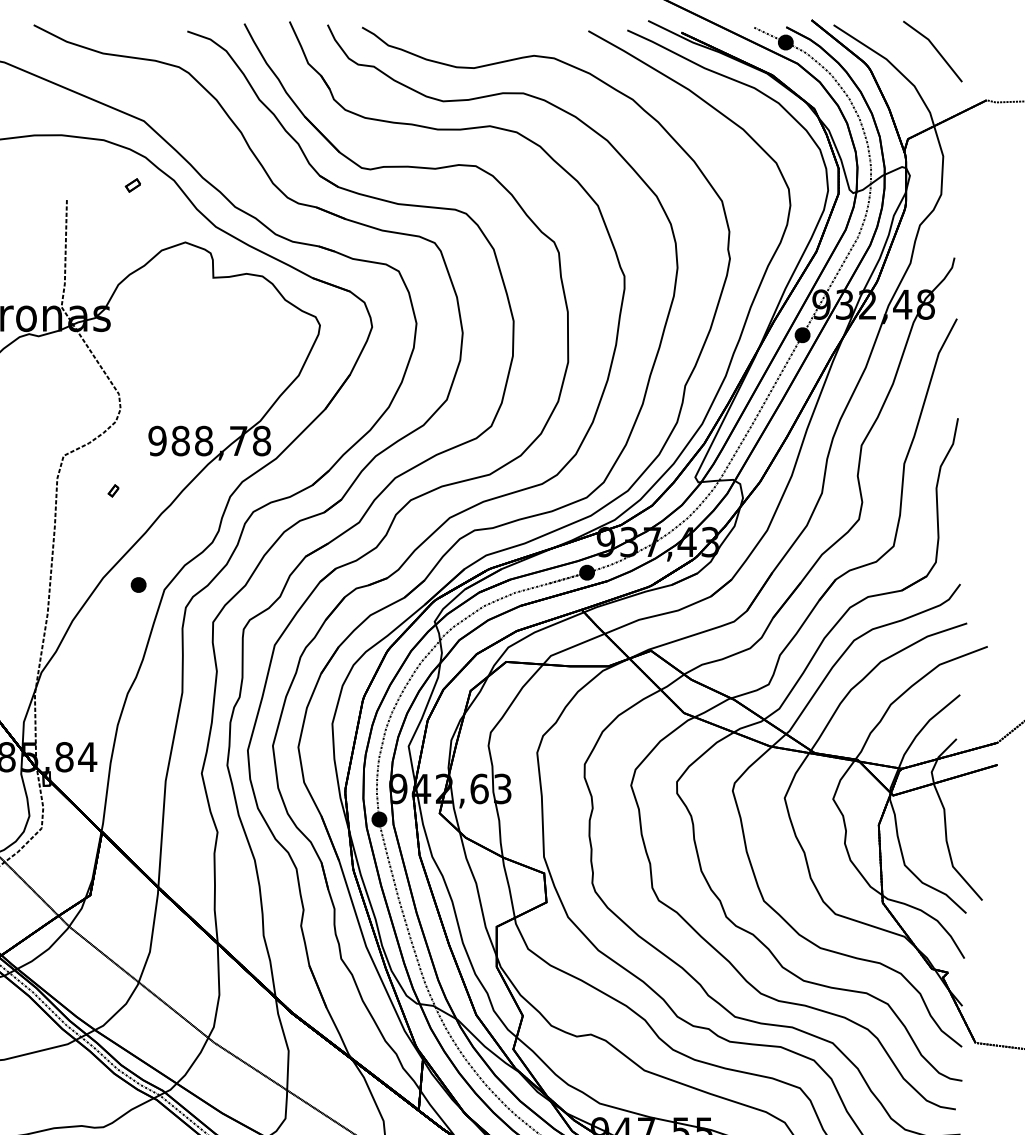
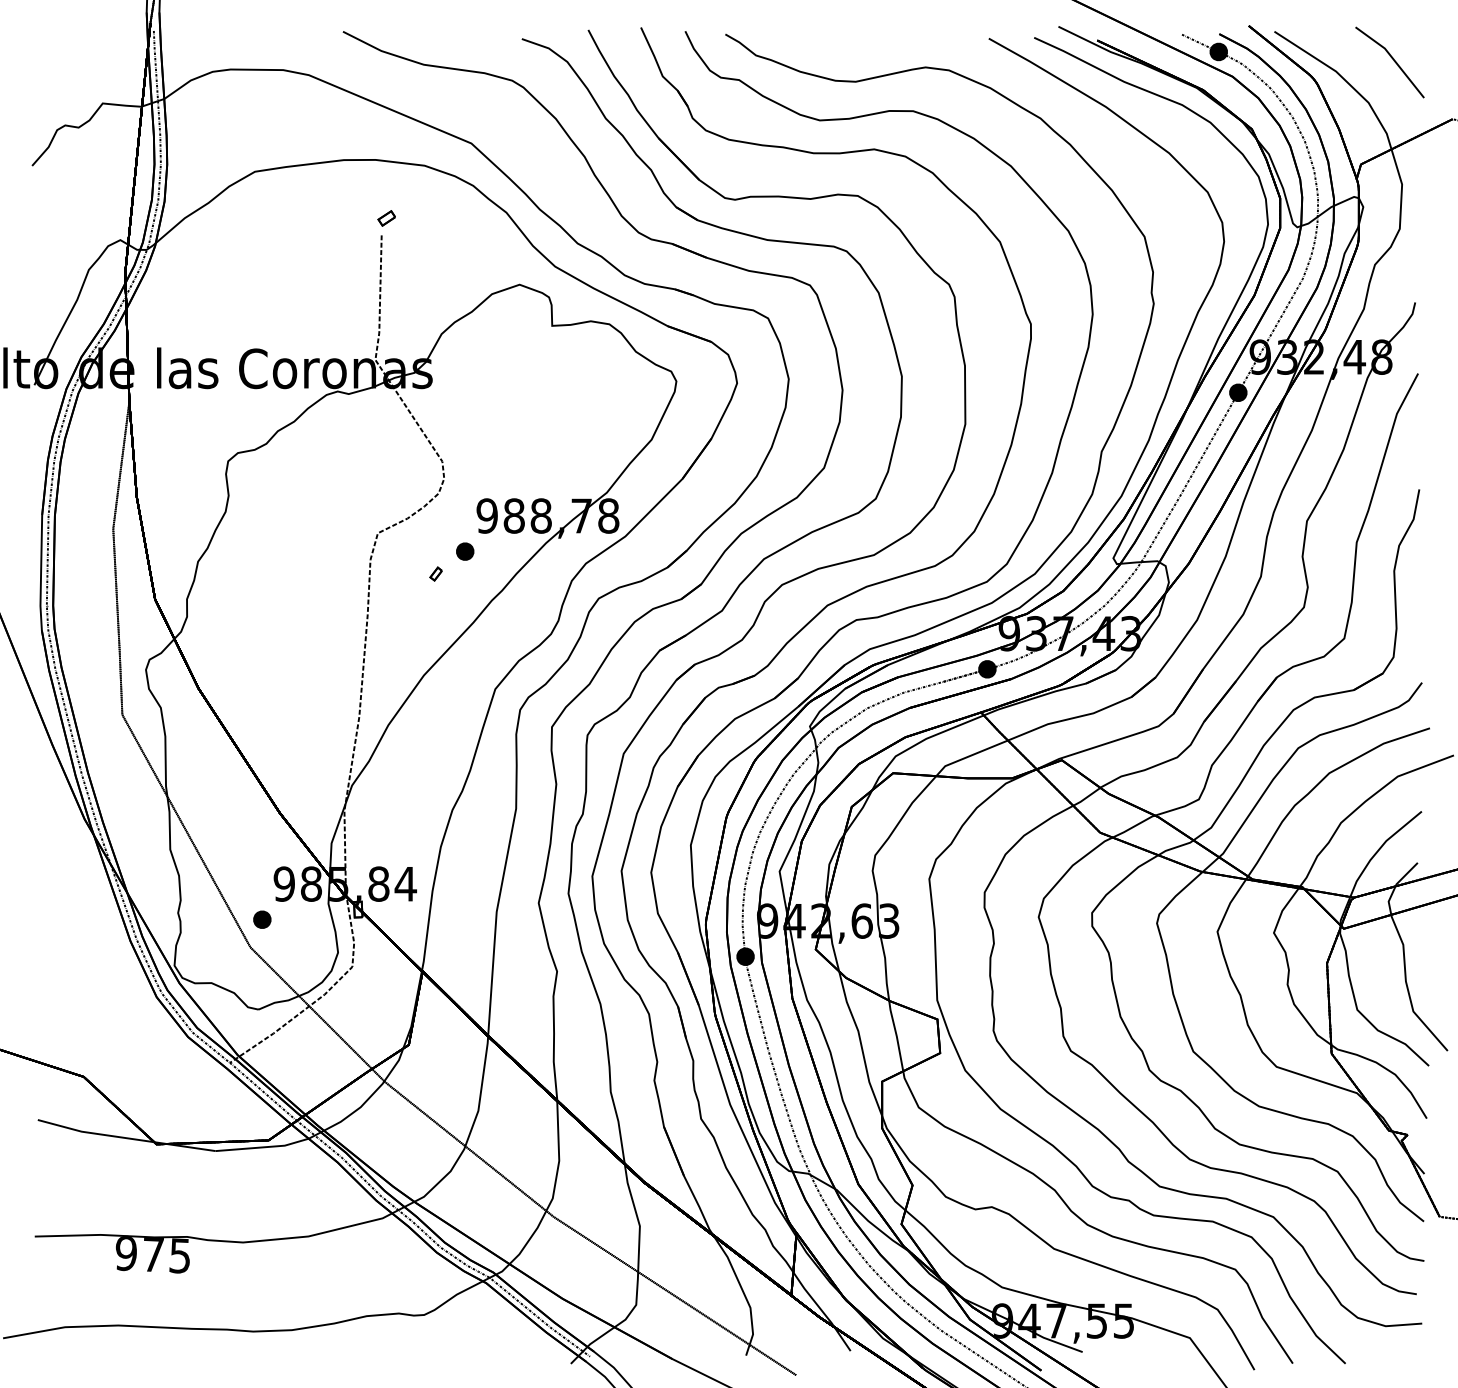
part: (132, 185) -> (386, 218), moved
part: (138, 584) -> (465, 551), moved

